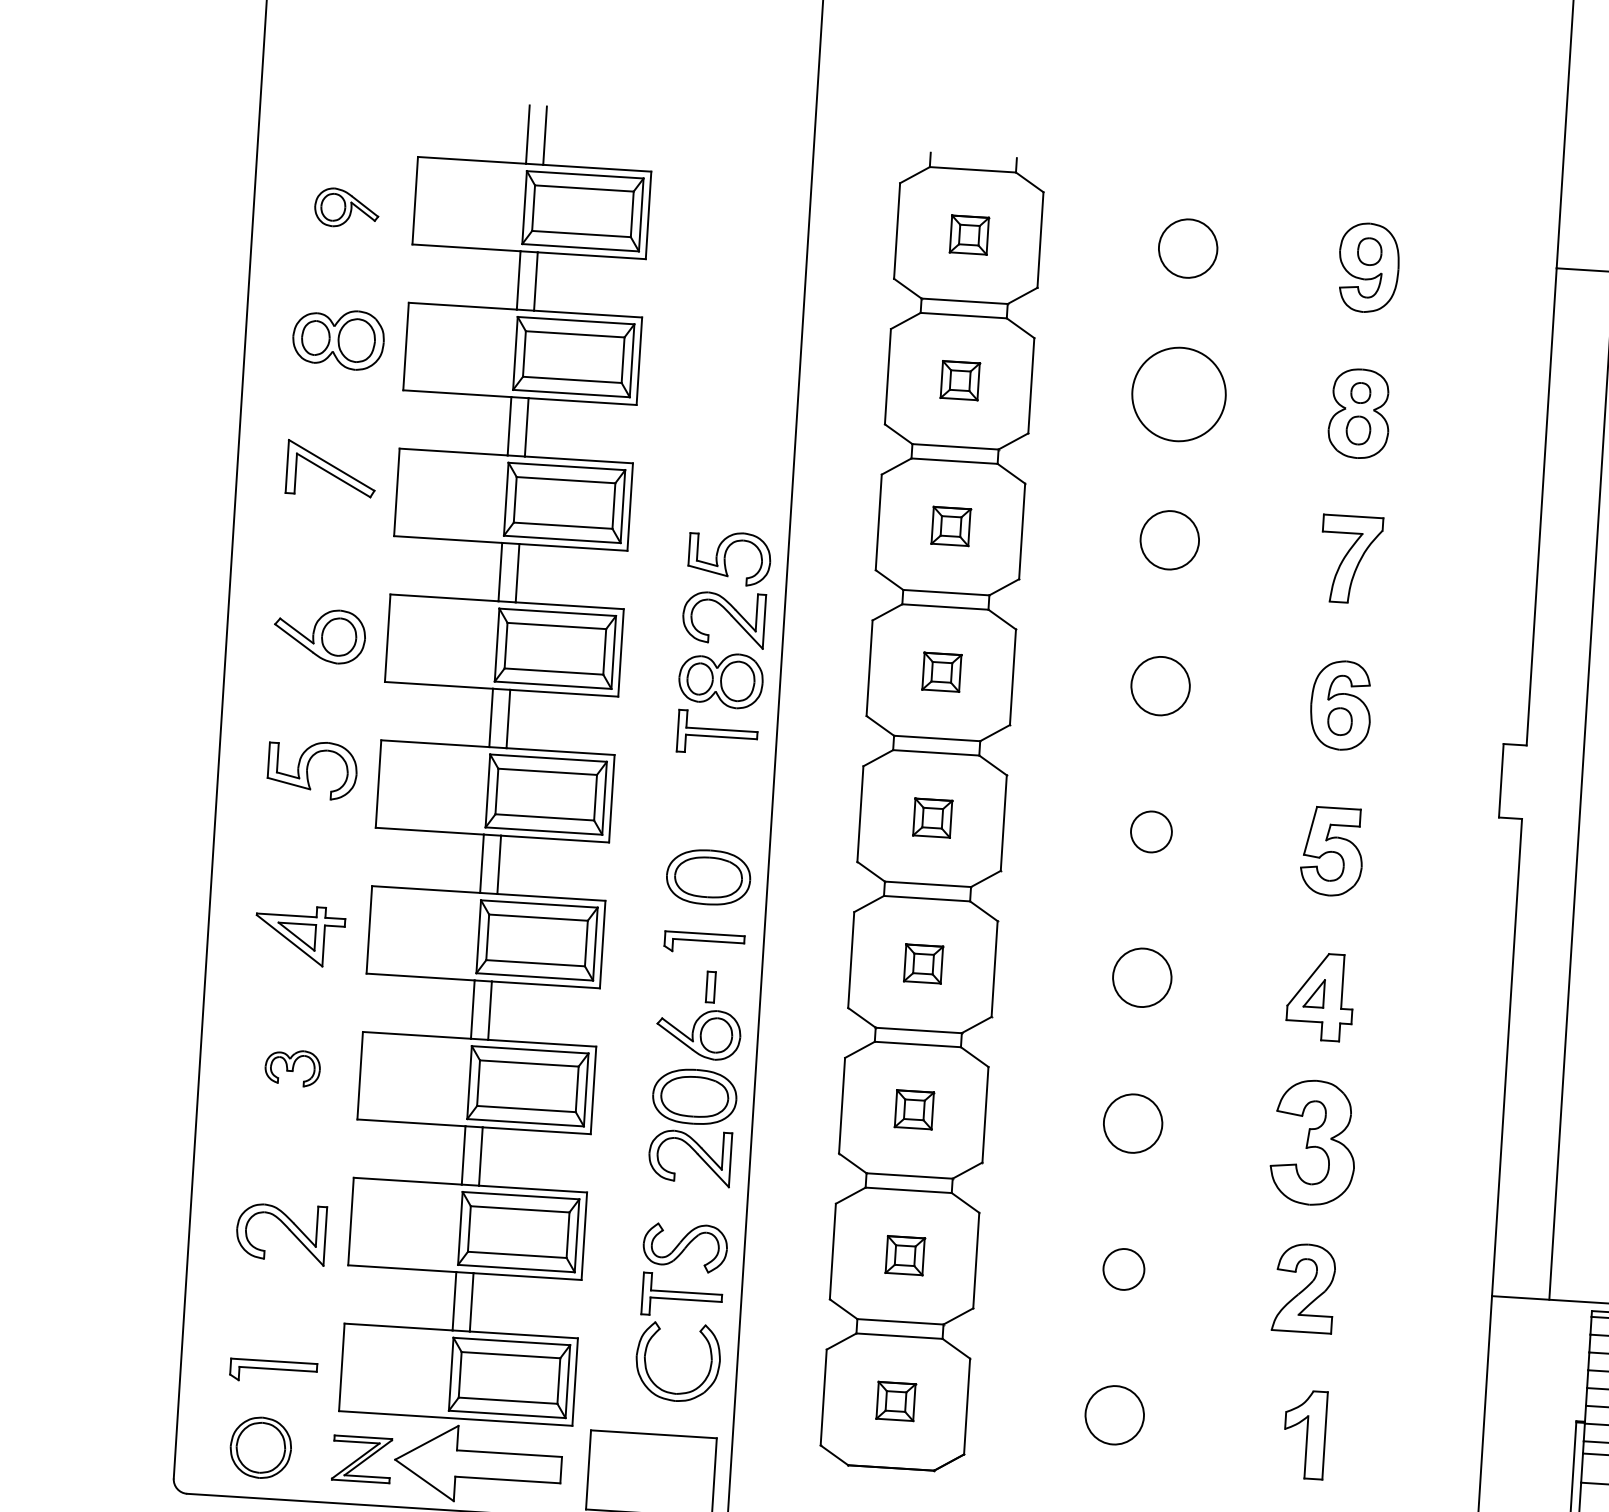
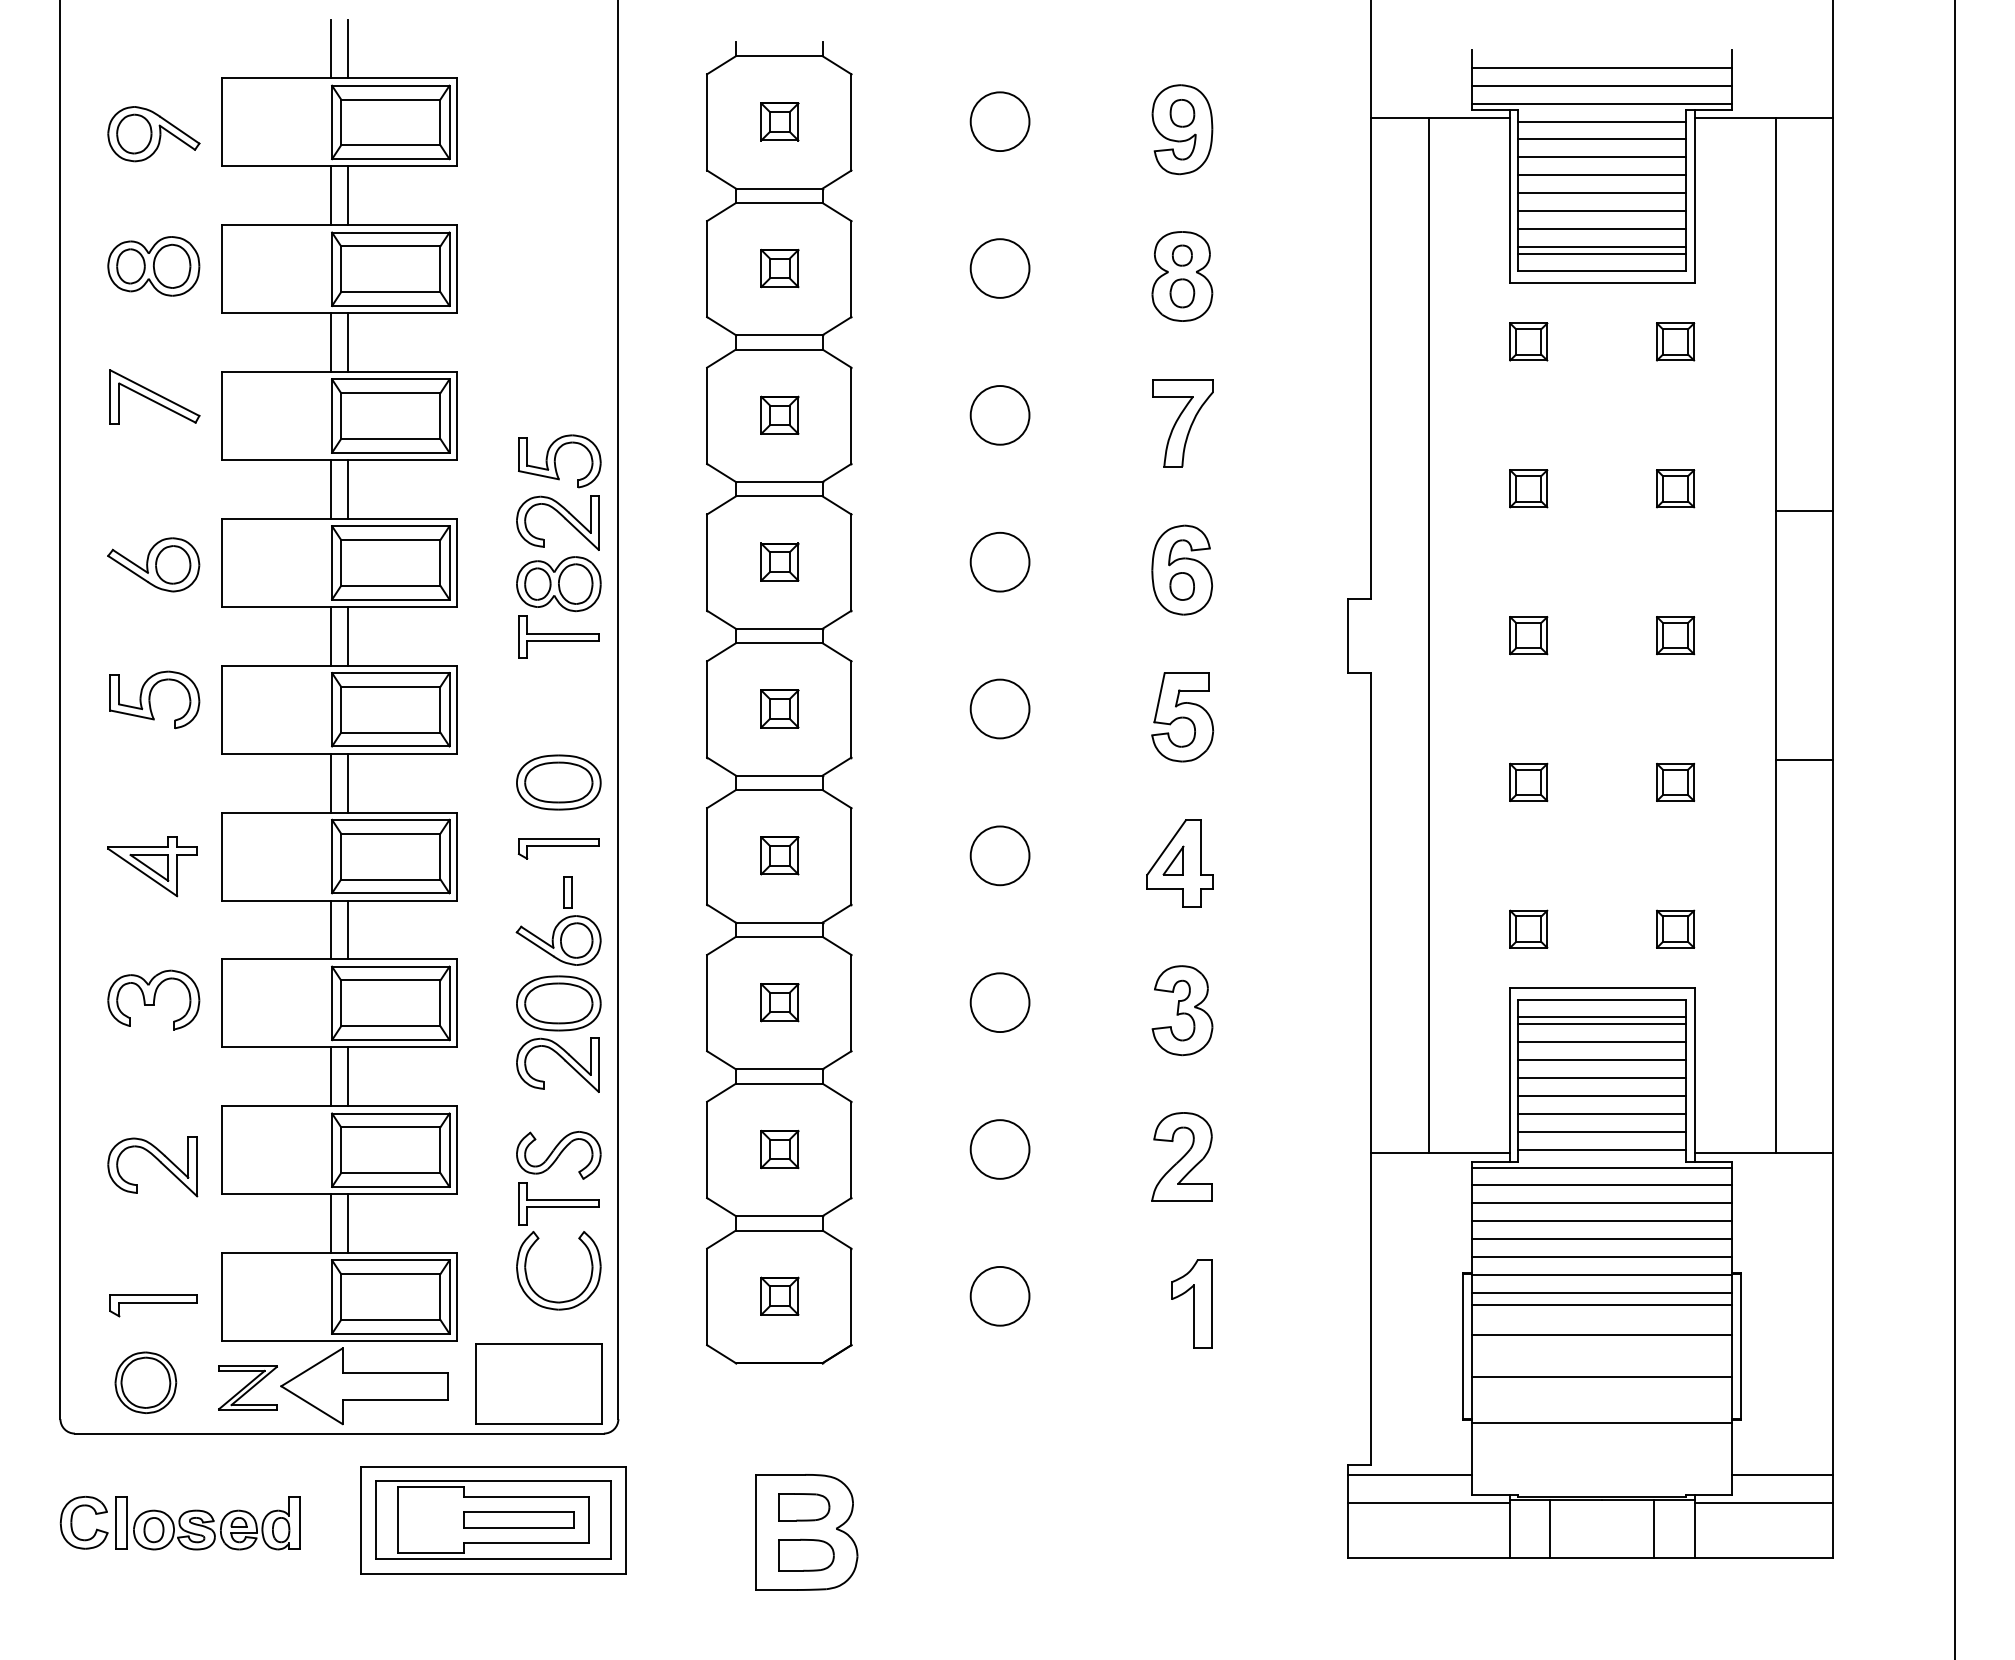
part: (346, 208) -> (153, 134), size x1.43
circle: (1178, 394) -> (999, 268), size x0.62
circle: (1150, 831) -> (999, 708), size x1.43
part: (292, 1067) -> (153, 999), size x1.67
part: (1313, 1142) -> (1182, 1010), size x0.71
circle: (1123, 1269) -> (999, 1149), size x1.43

